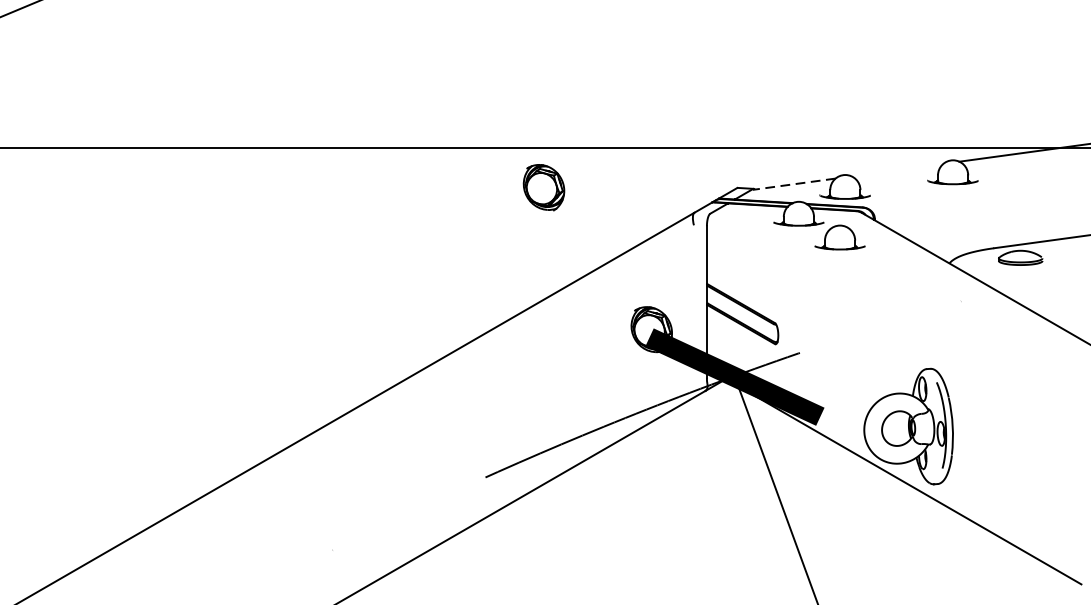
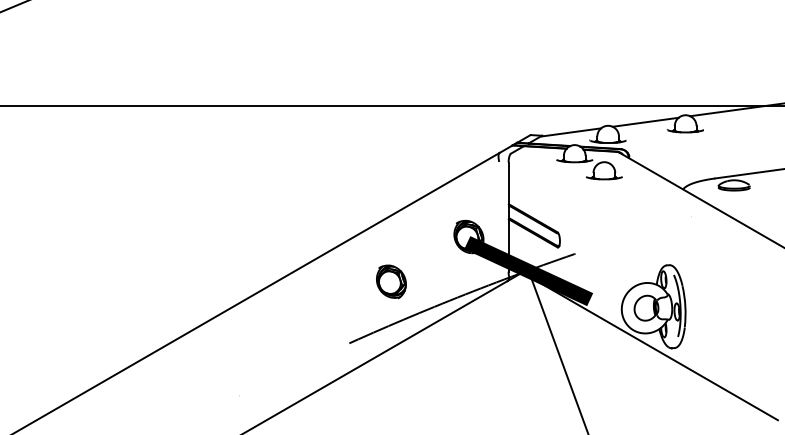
line: (897, 169) -> (645, 121), added
line: (792, 184) -> (570, 132), dashed -> solid
part: (544, 187) -> (391, 281), moved

